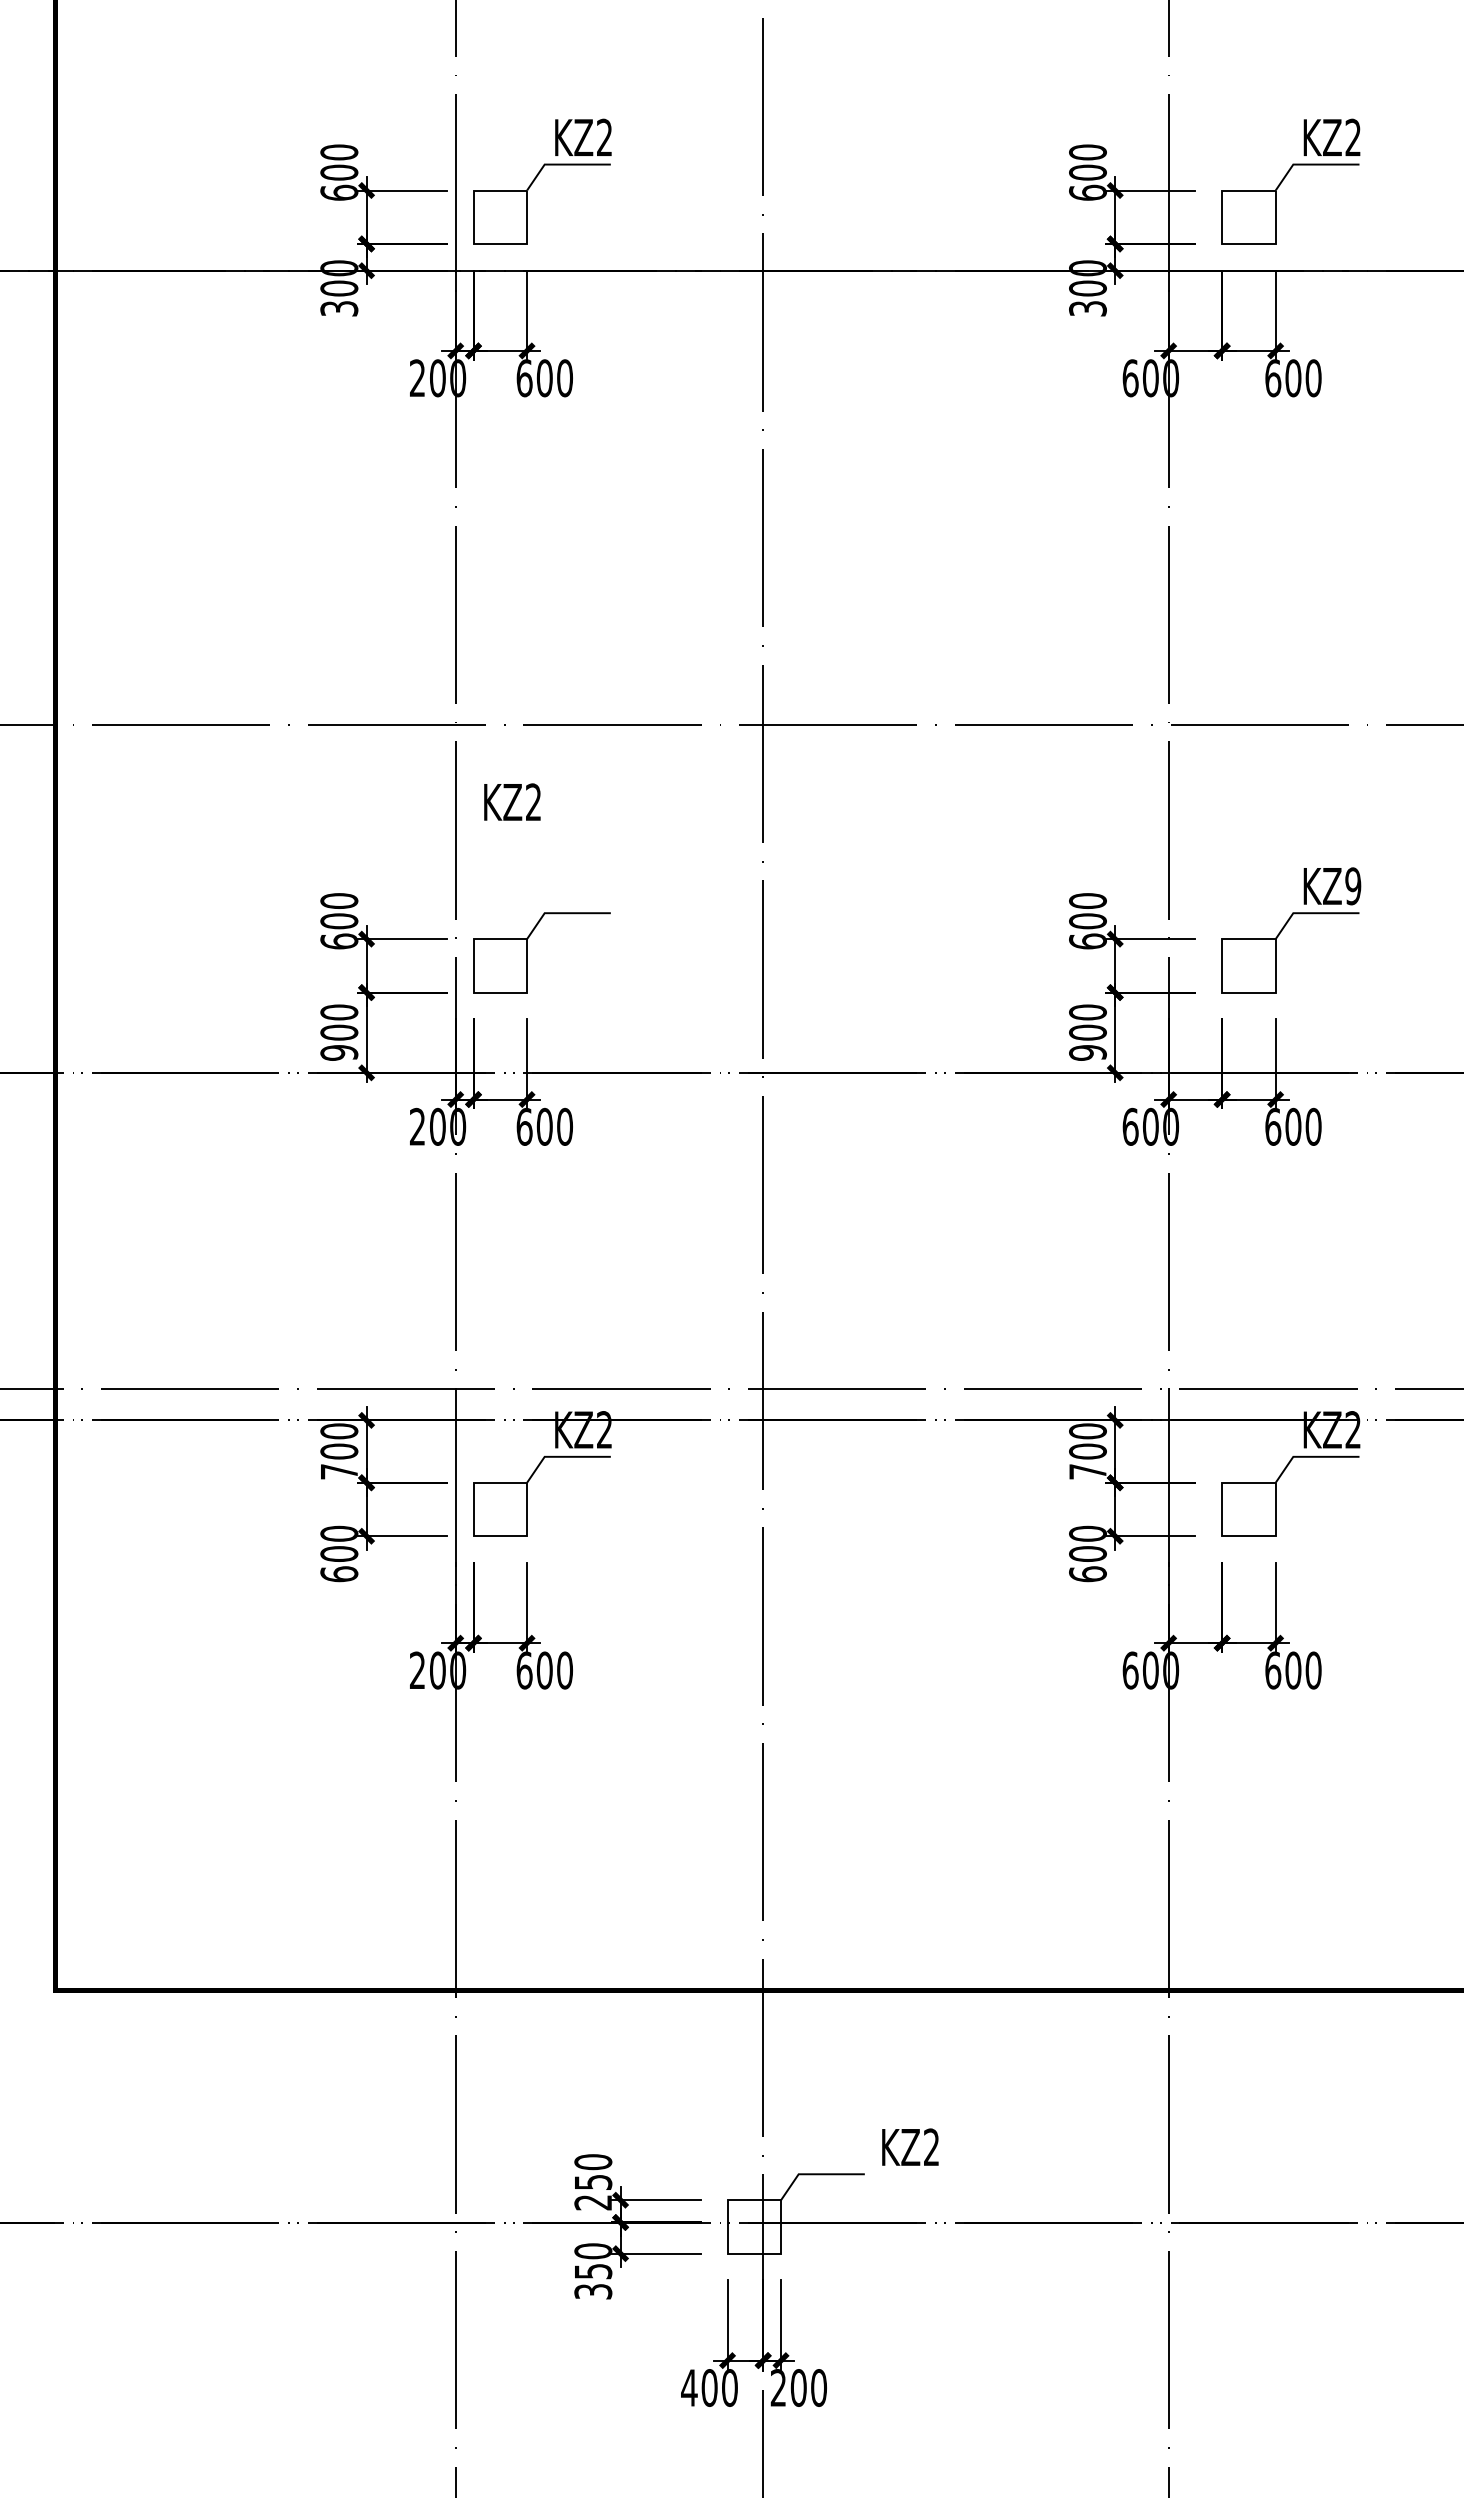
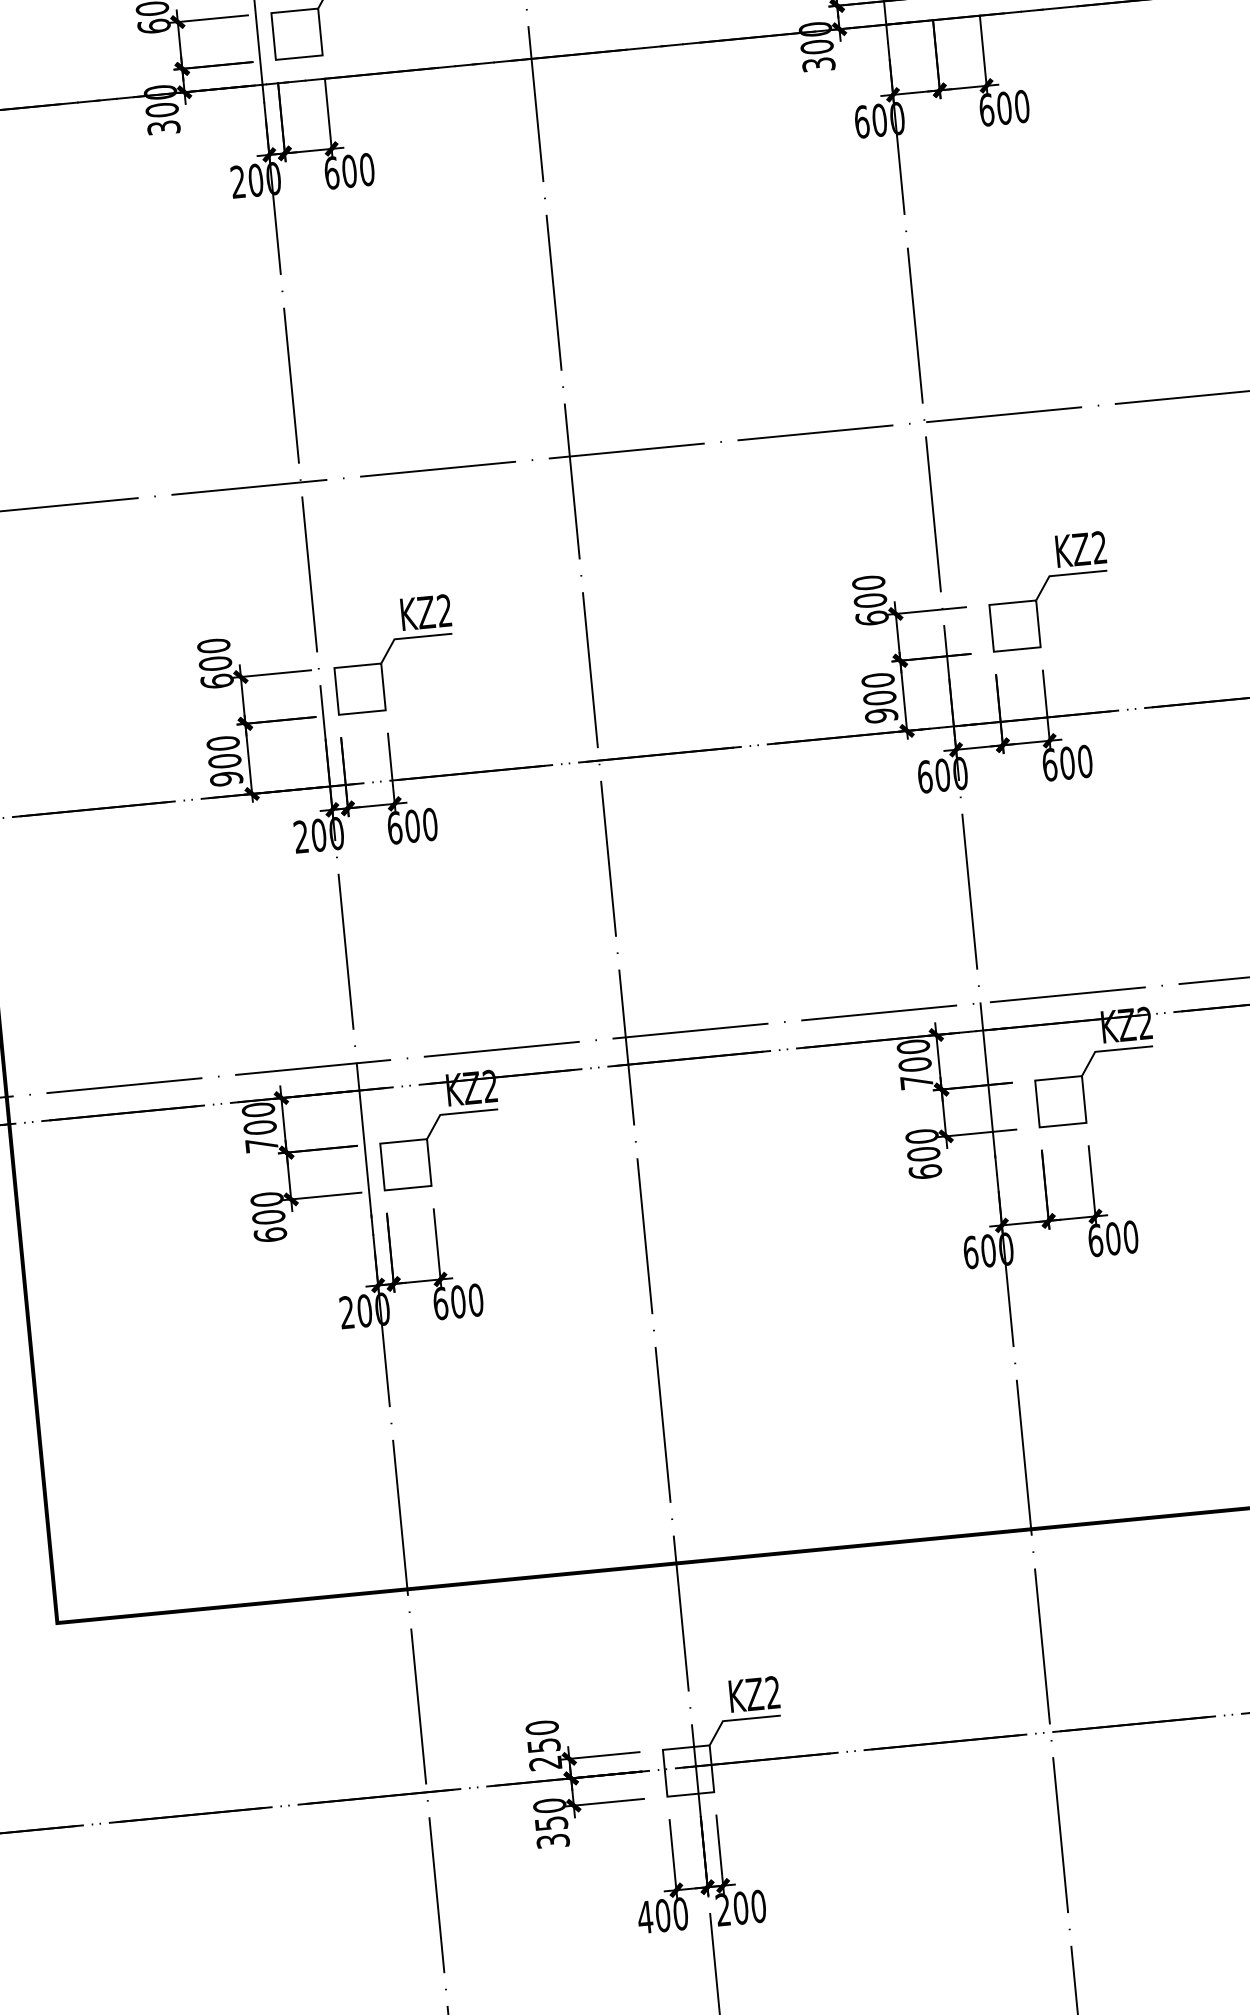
text: (512, 801) -> (426, 611), moved
text: (1353, 886) -> (1099, 547), KZ9 -> KZ2
text: (910, 2146) -> (754, 1693), moved

